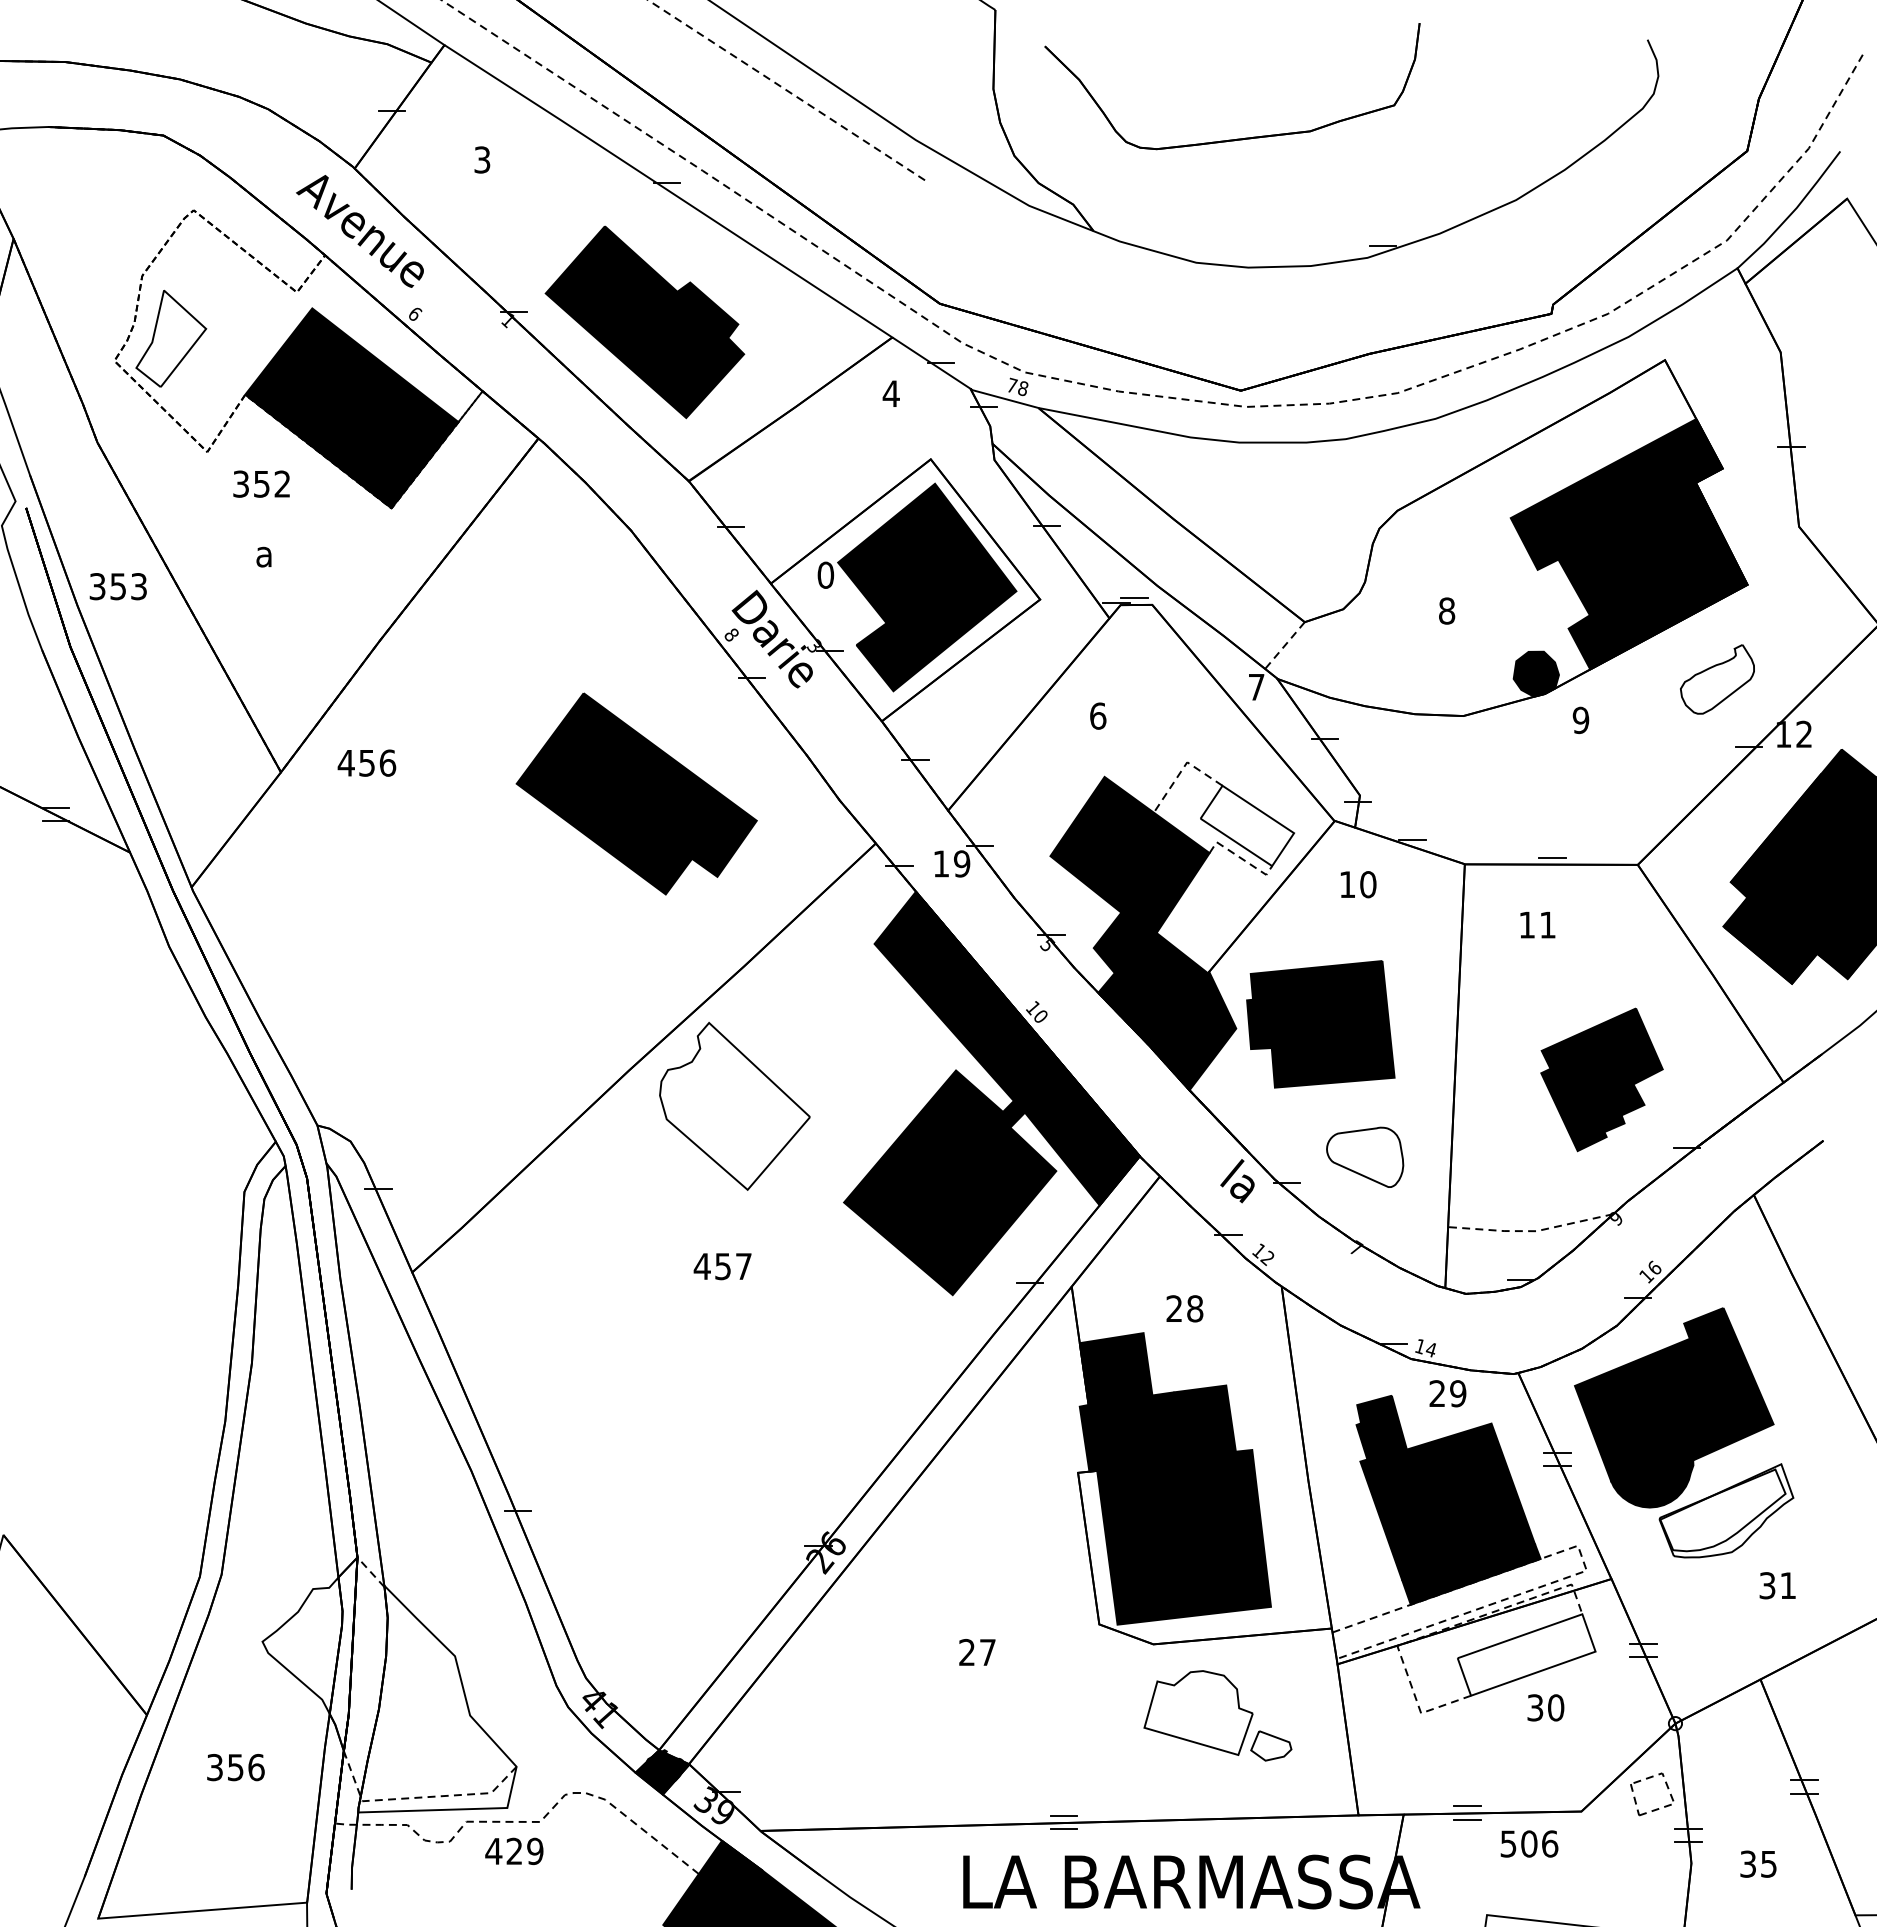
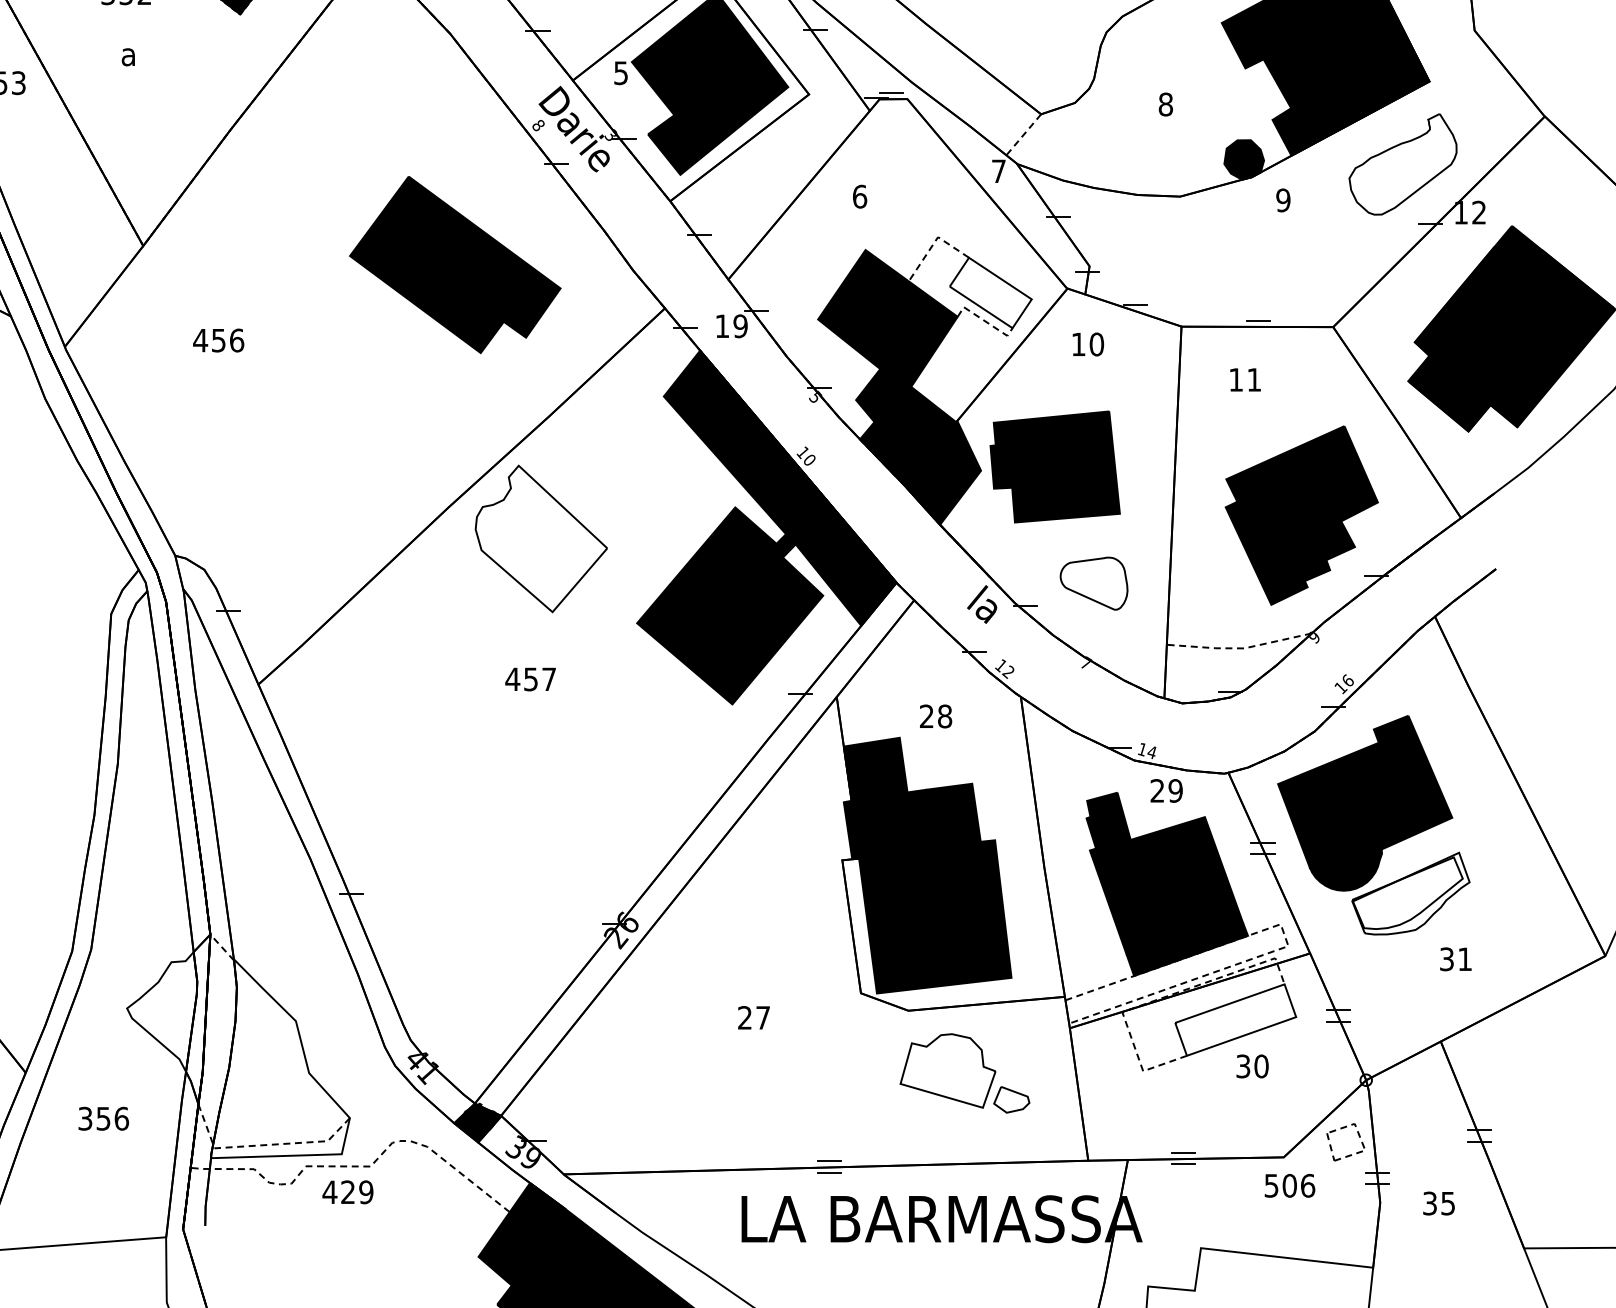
text: (825, 574) -> (620, 72), 0 -> 5
part: (1717, 679) -> (1403, 164), size x1.67
text: (366, 762) -> (218, 339), moved
part: (1601, 1079) -> (1301, 515), size x1.43
text: (1529, 1843) -> (1289, 1185), moved

